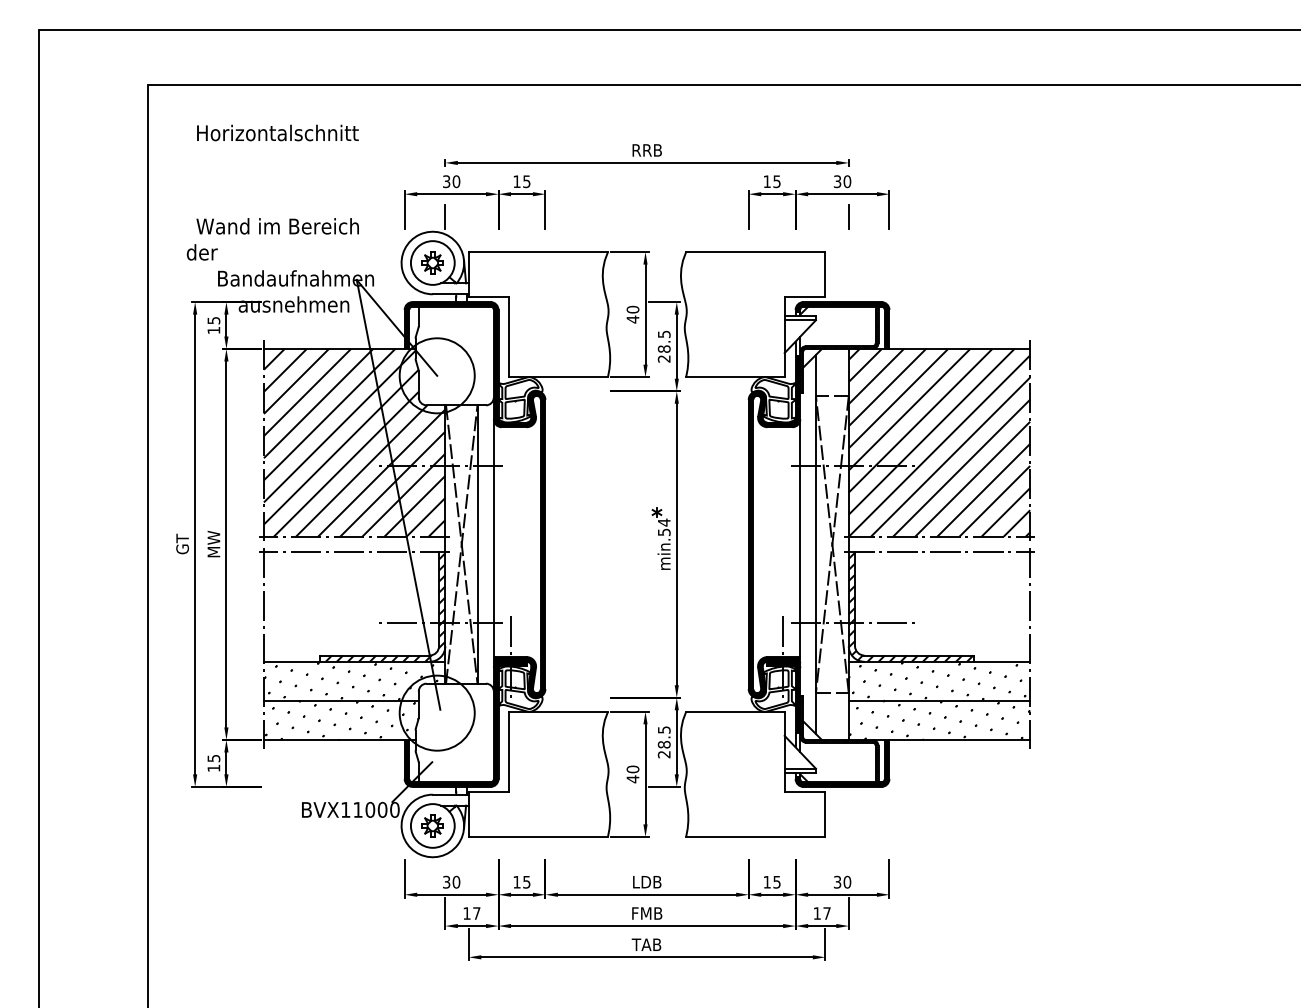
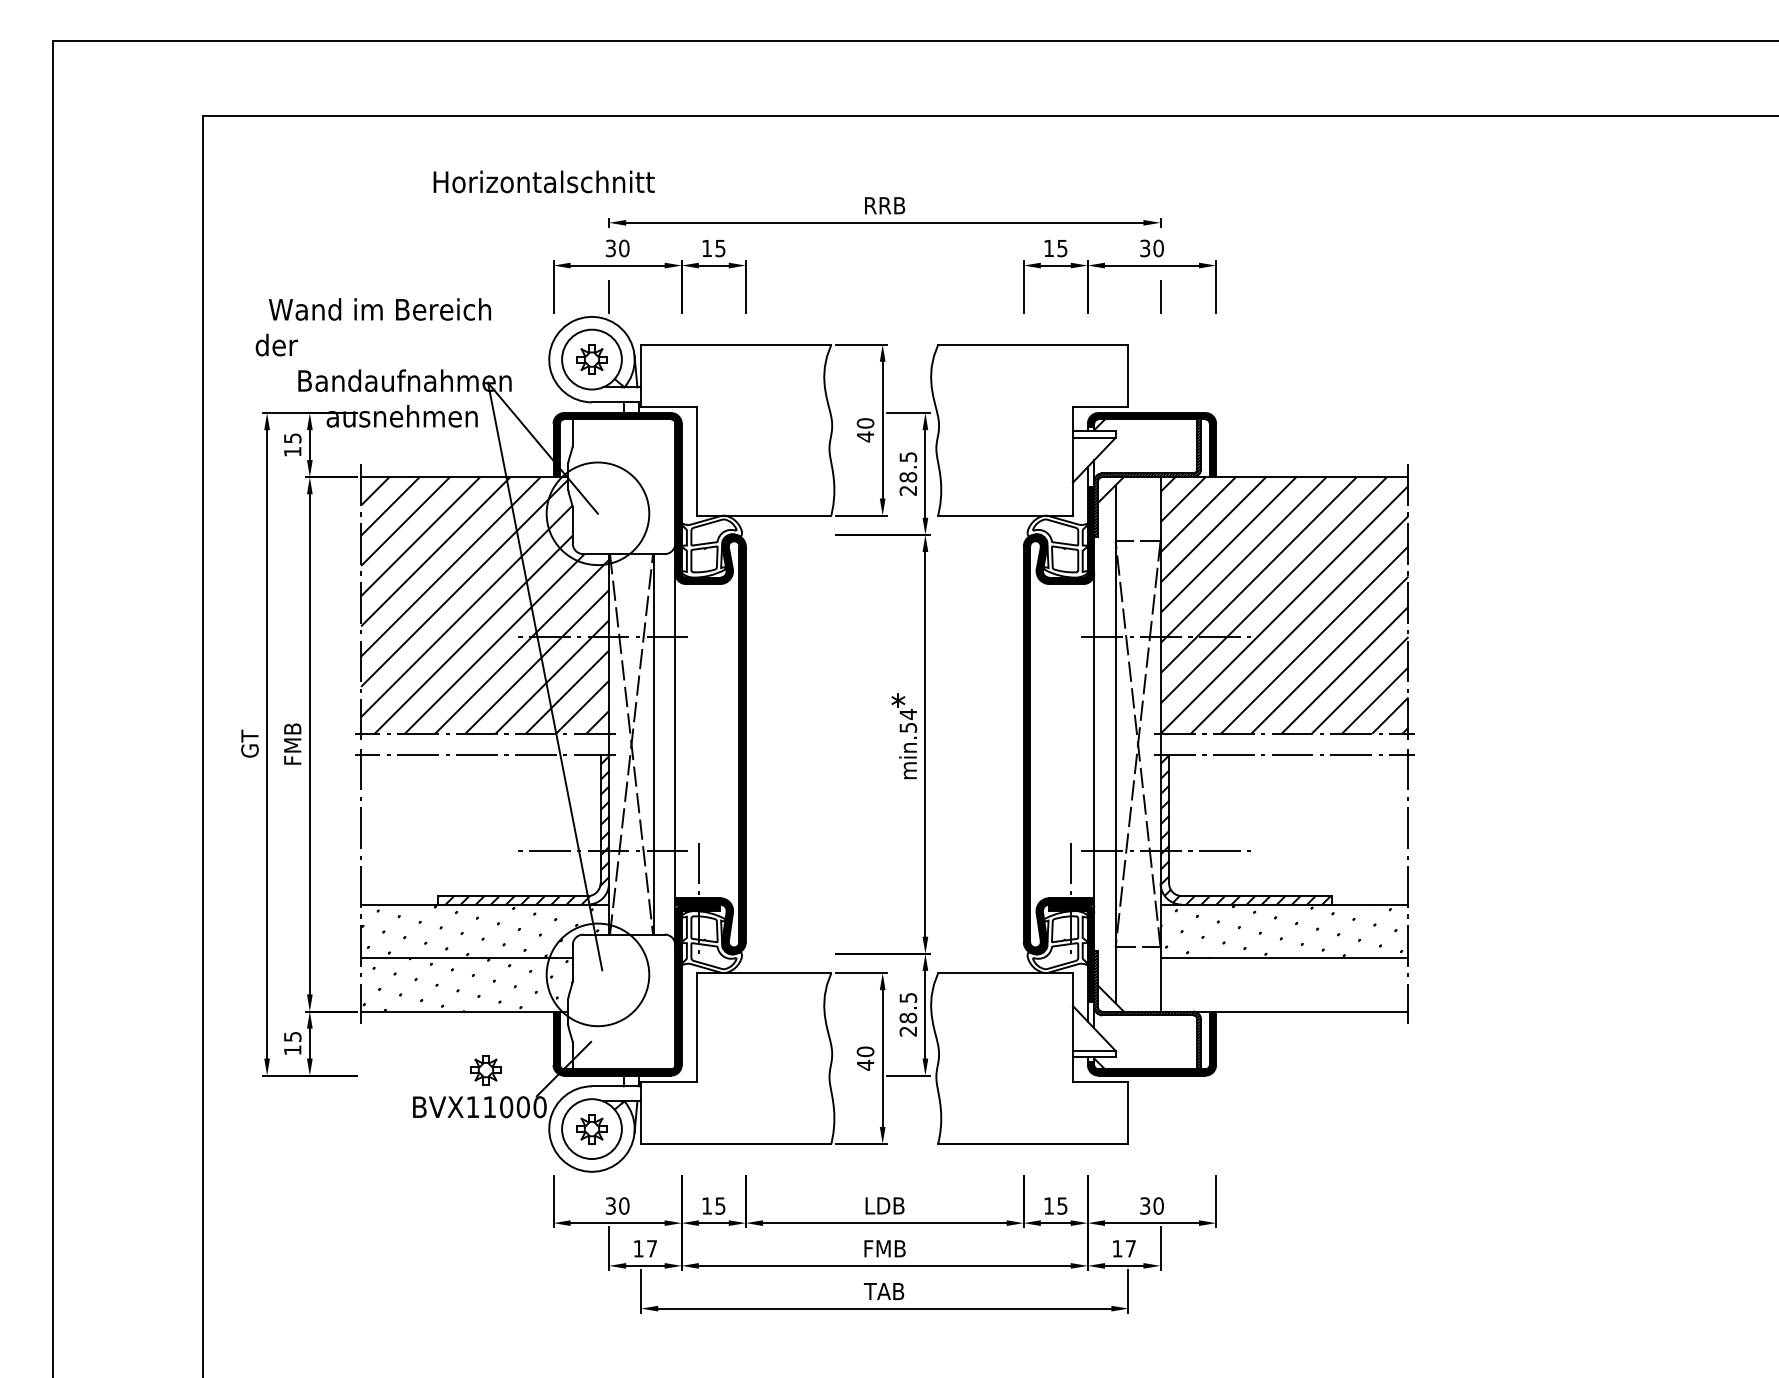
text: (277, 132) -> (543, 181), moved
text: (213, 543) -> (292, 743), MW -> FMB
hatch: (939, 720) -> (1284, 984), removed
part: (354, 783) -> (485, 1070), added

